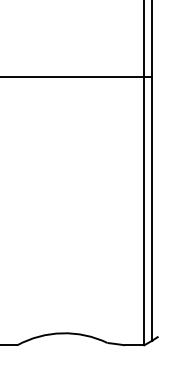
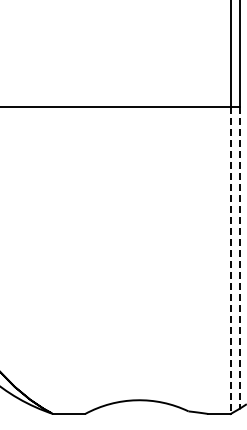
line: (152, 208) -> (239, 257), solid -> dashed
line: (144, 211) -> (230, 260), solid -> dashed

